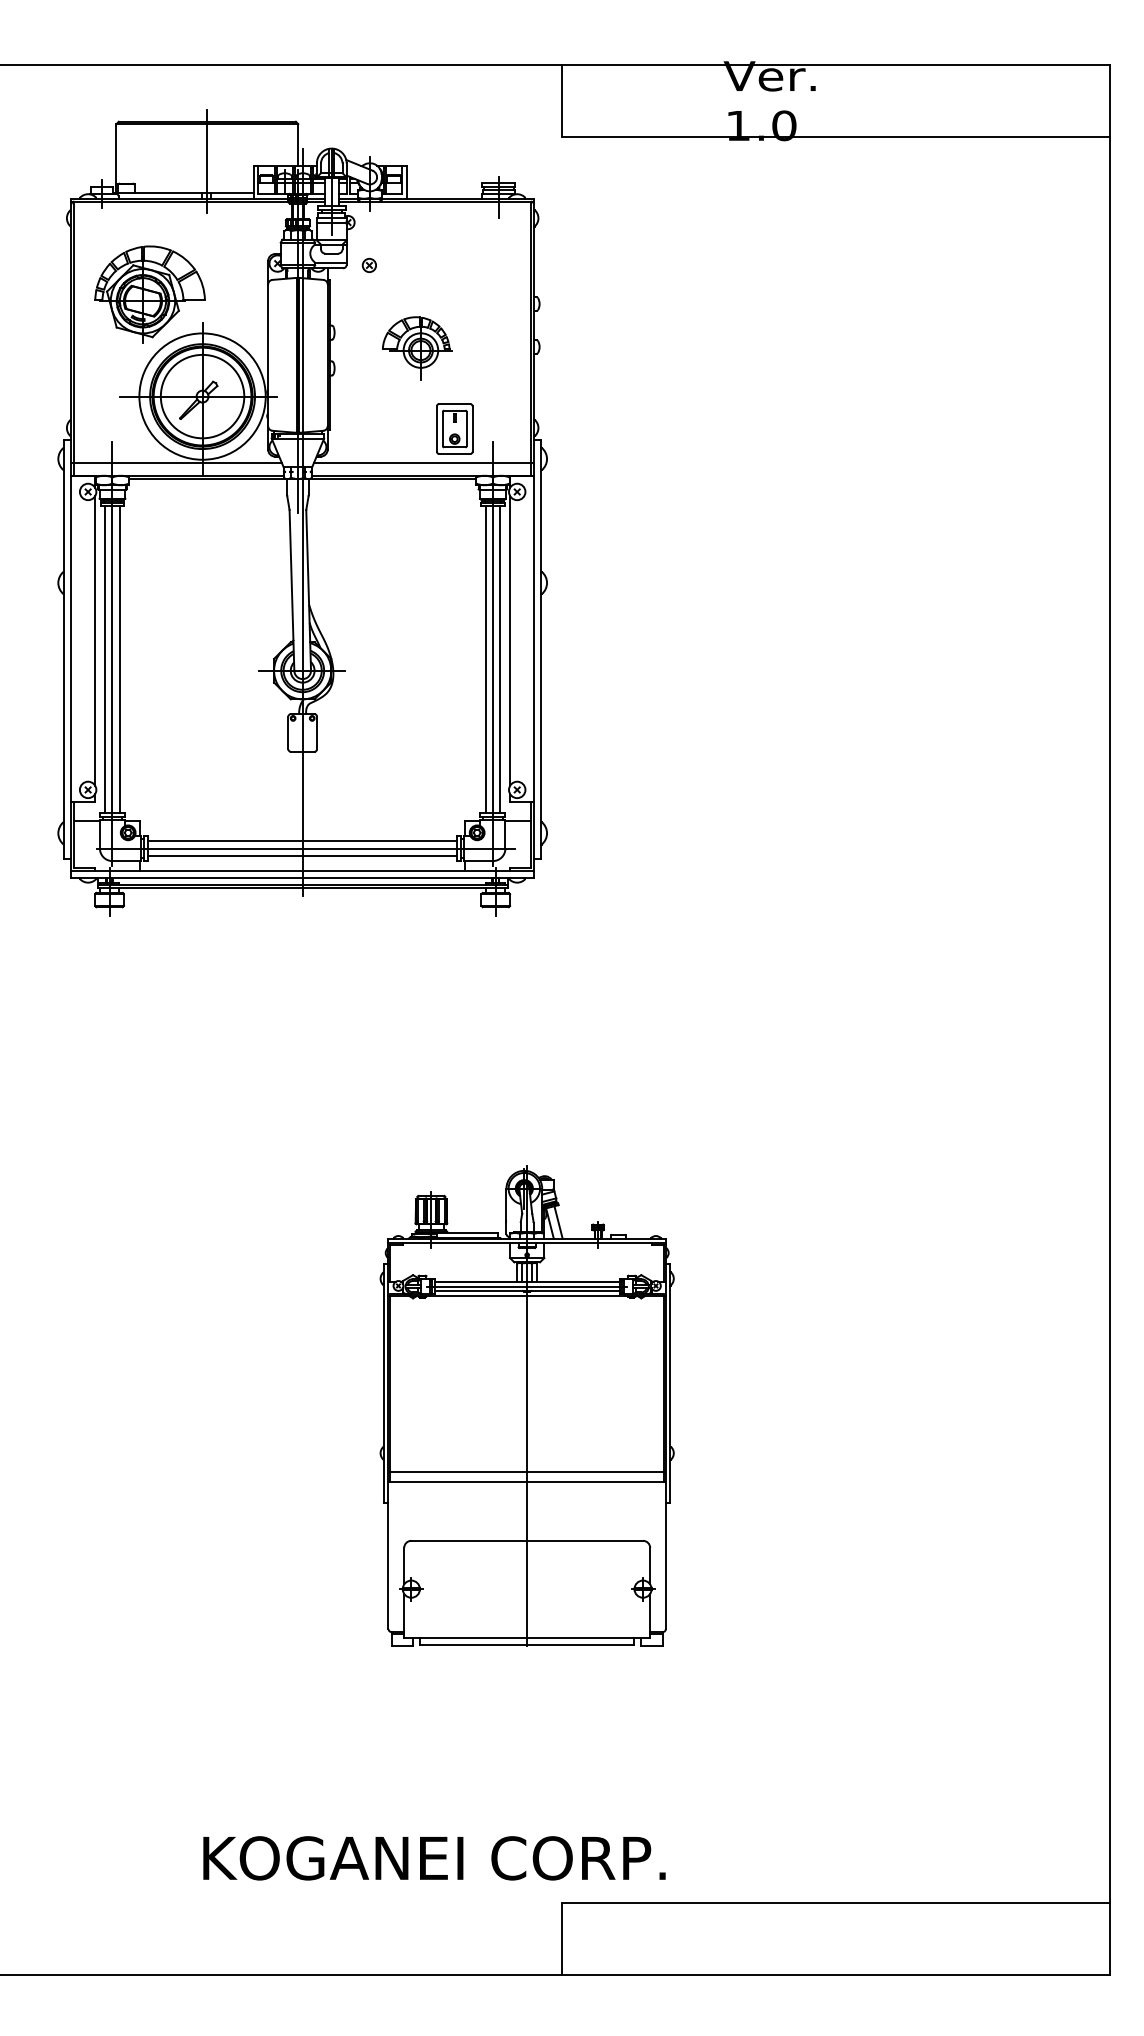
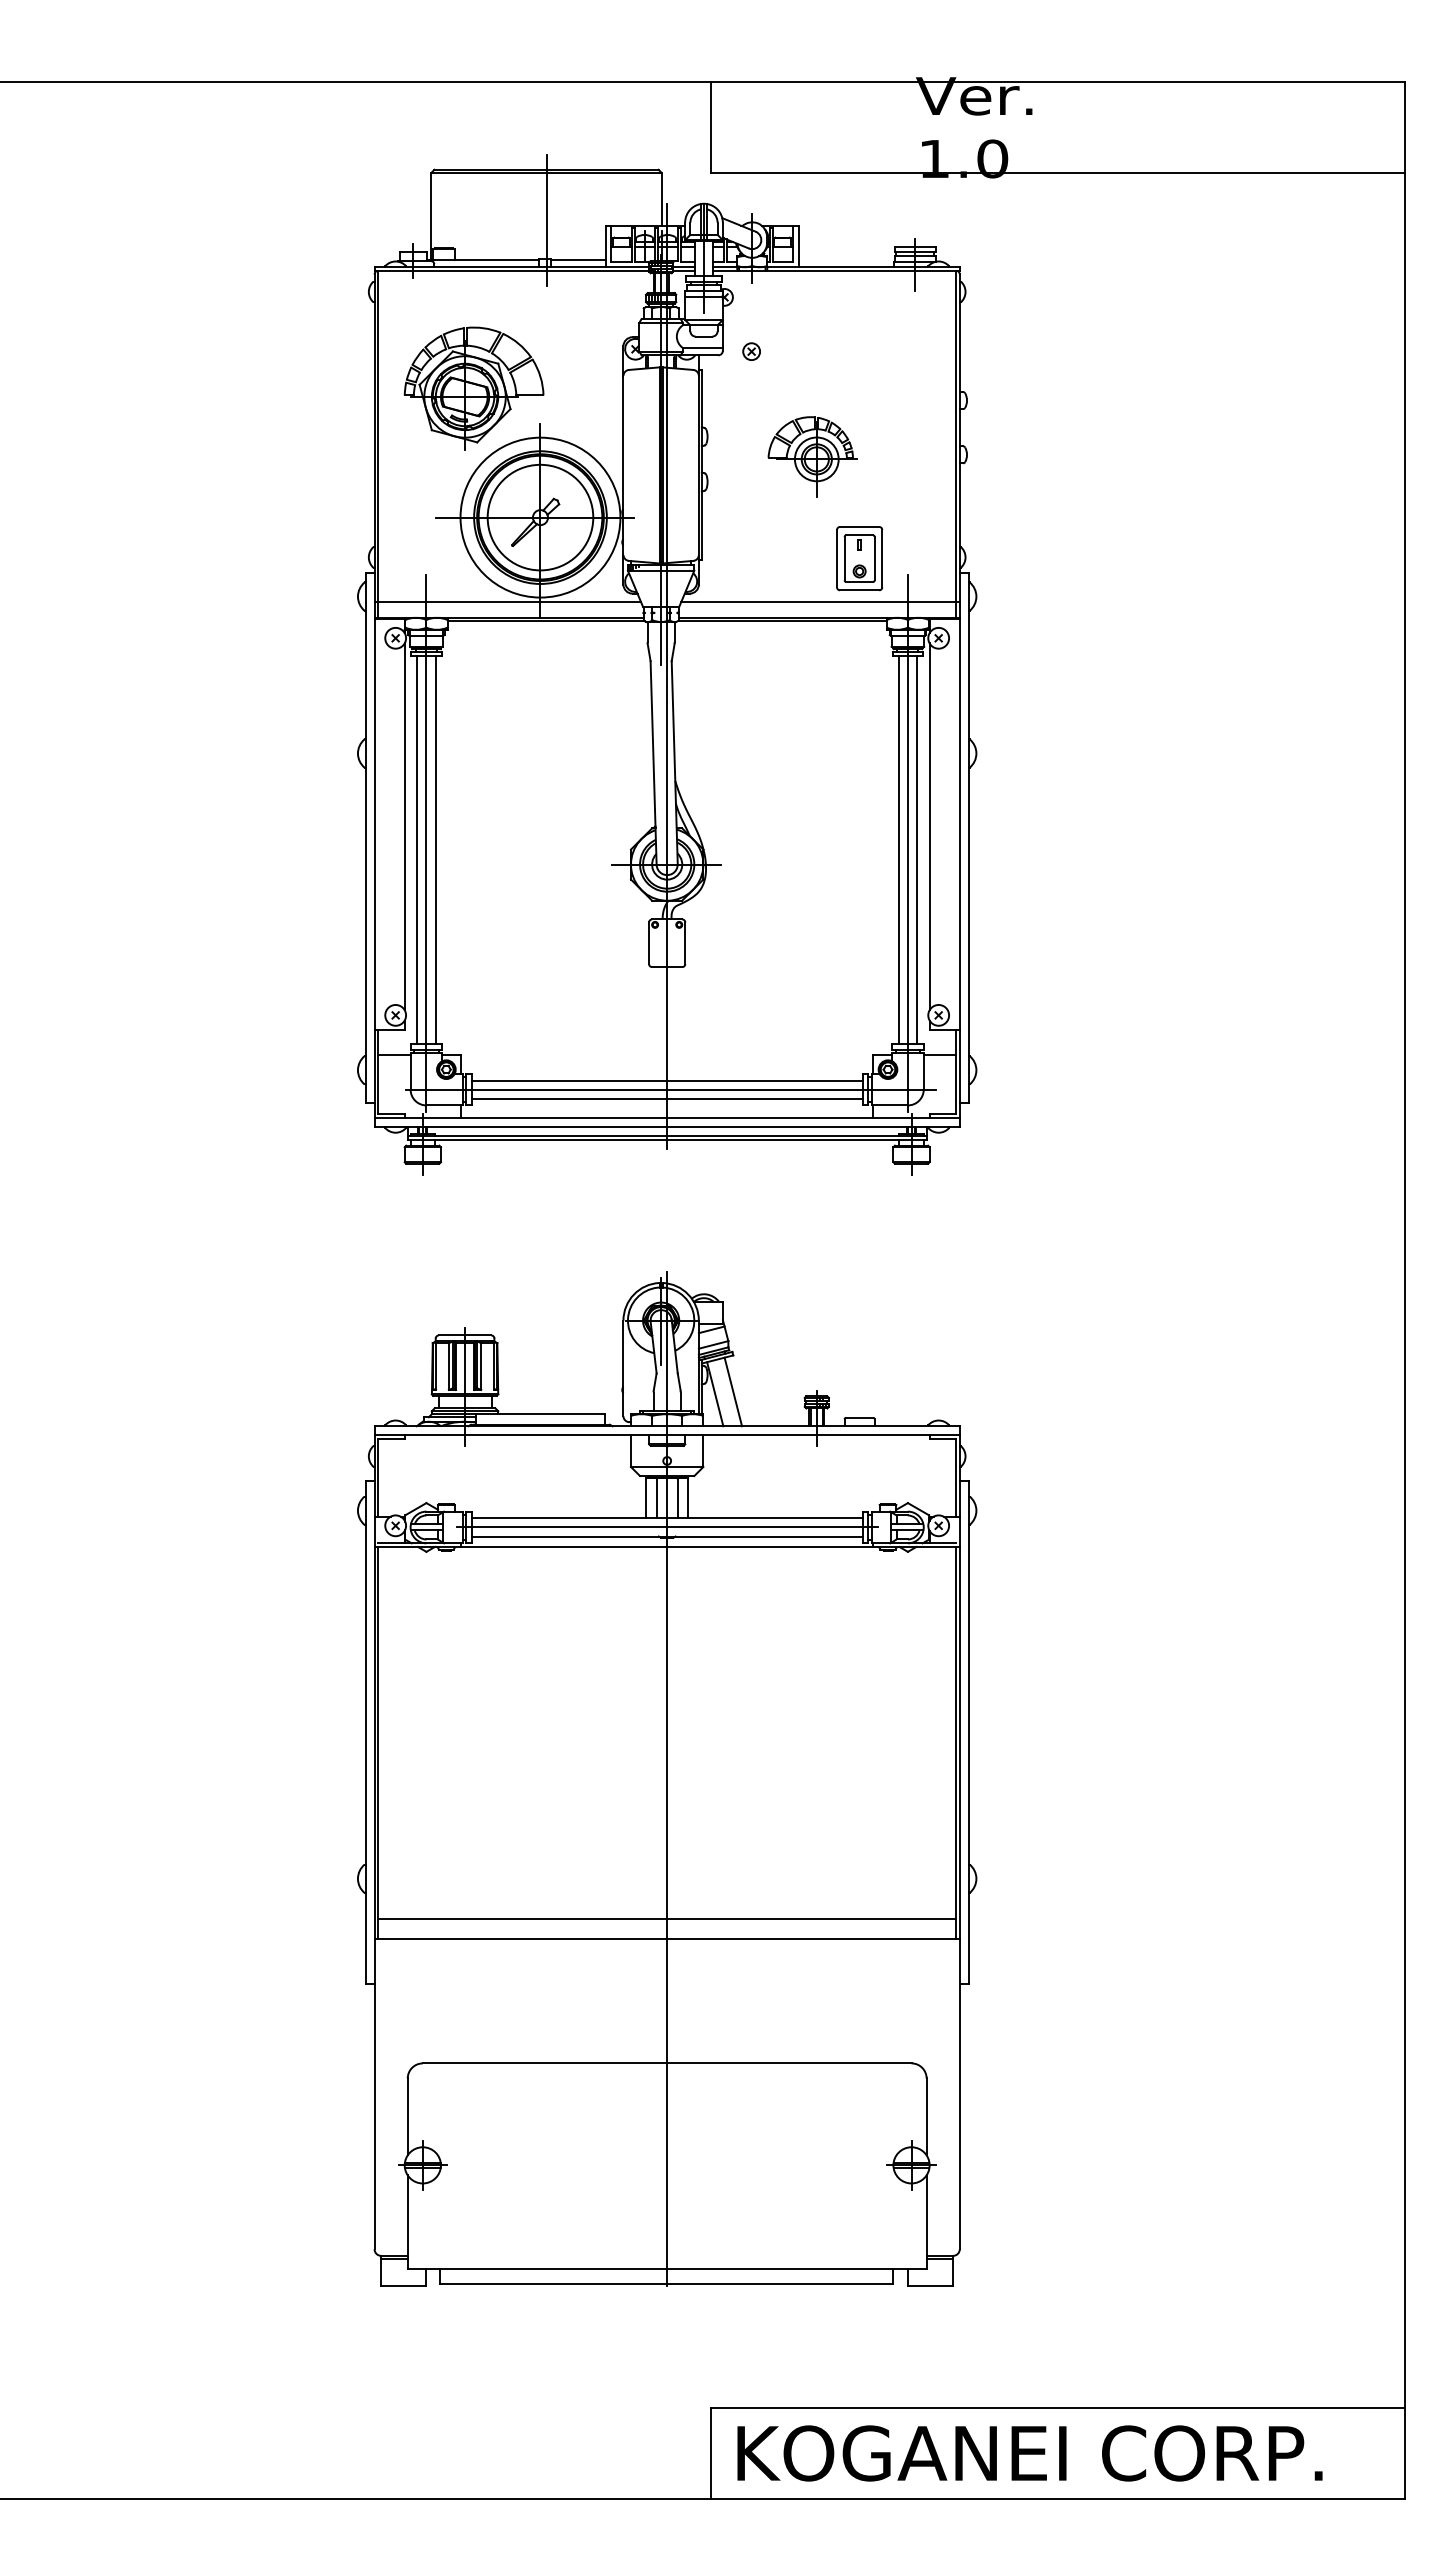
part: (302, 512) -> (667, 664), moved
part: (527, 1405) -> (667, 1778), size x1.67
text: (434, 1858) -> (1029, 2453), moved

